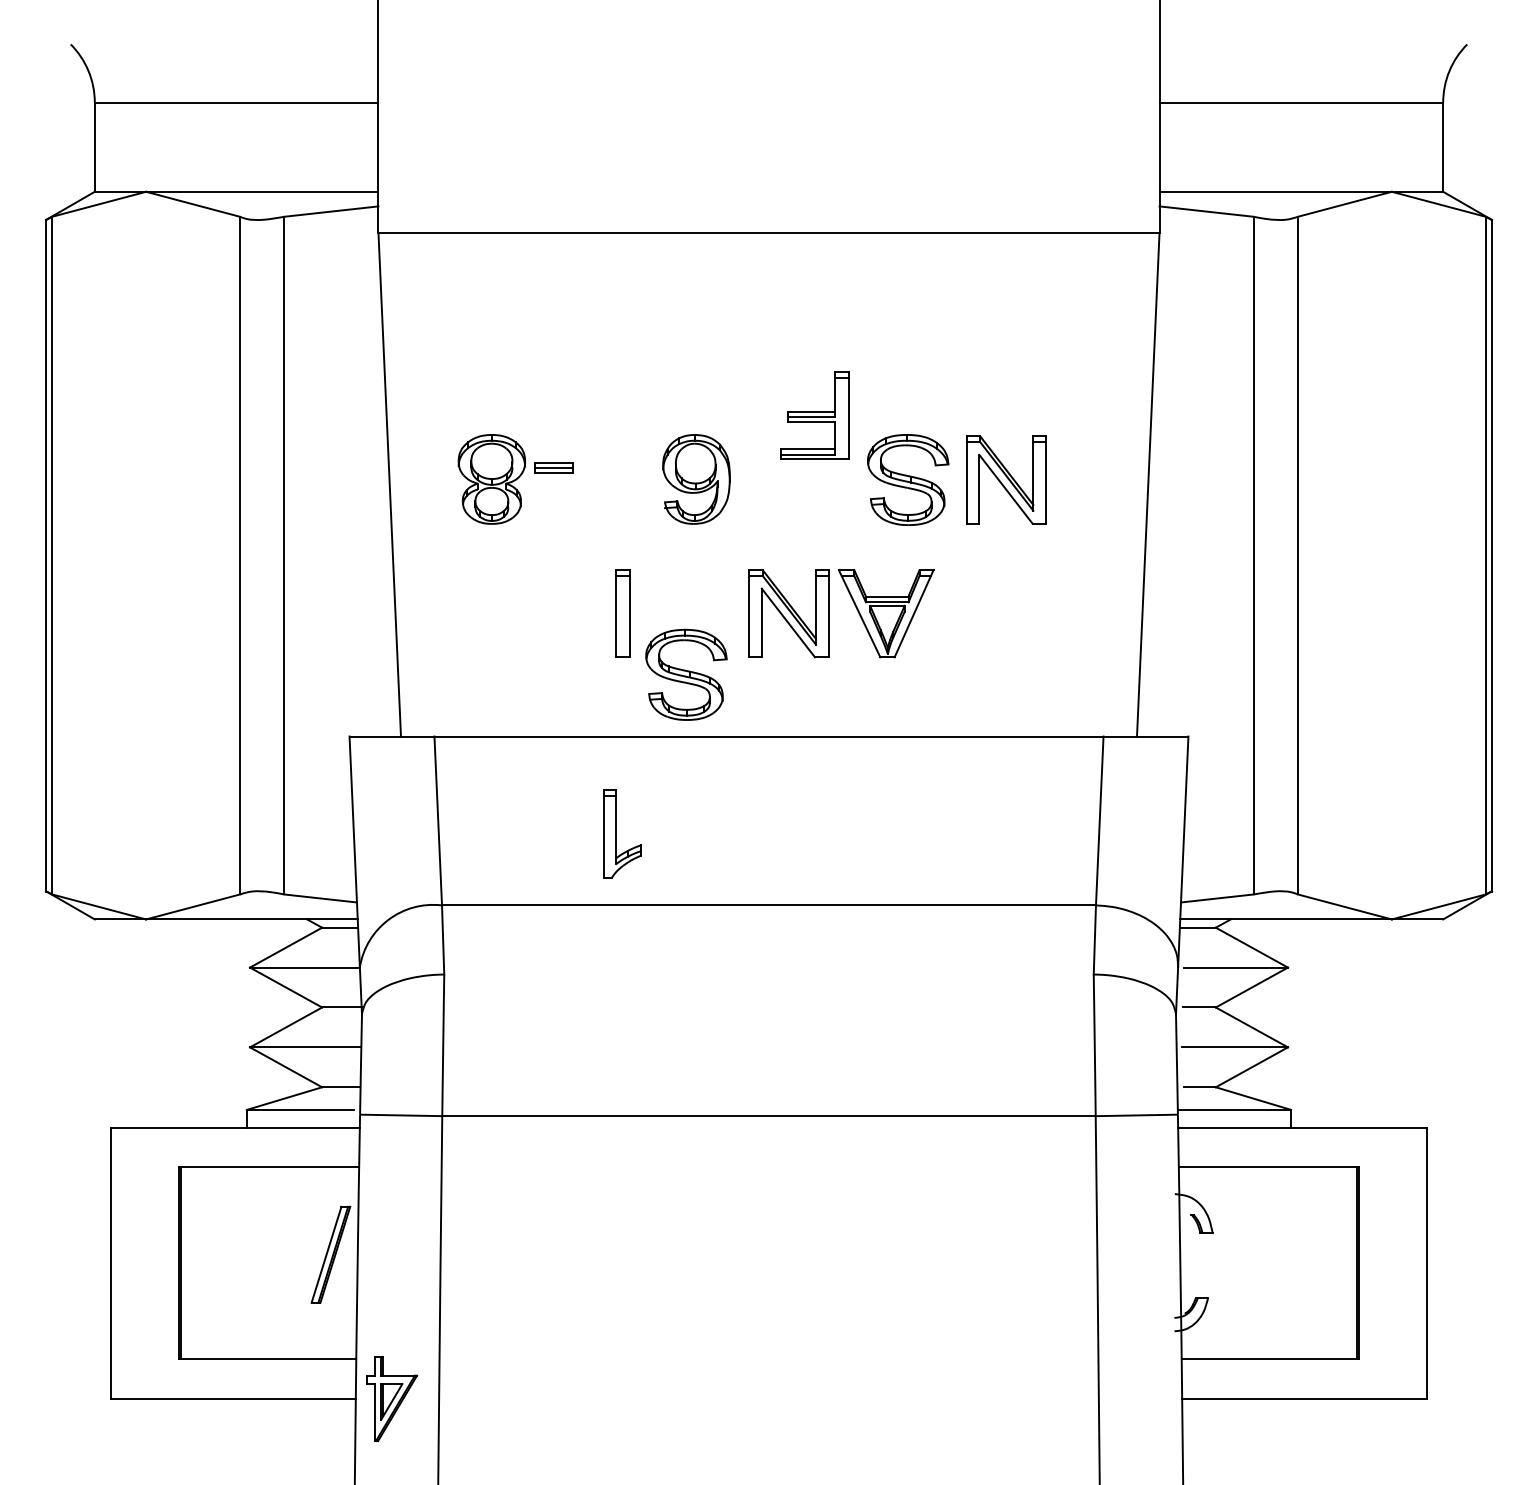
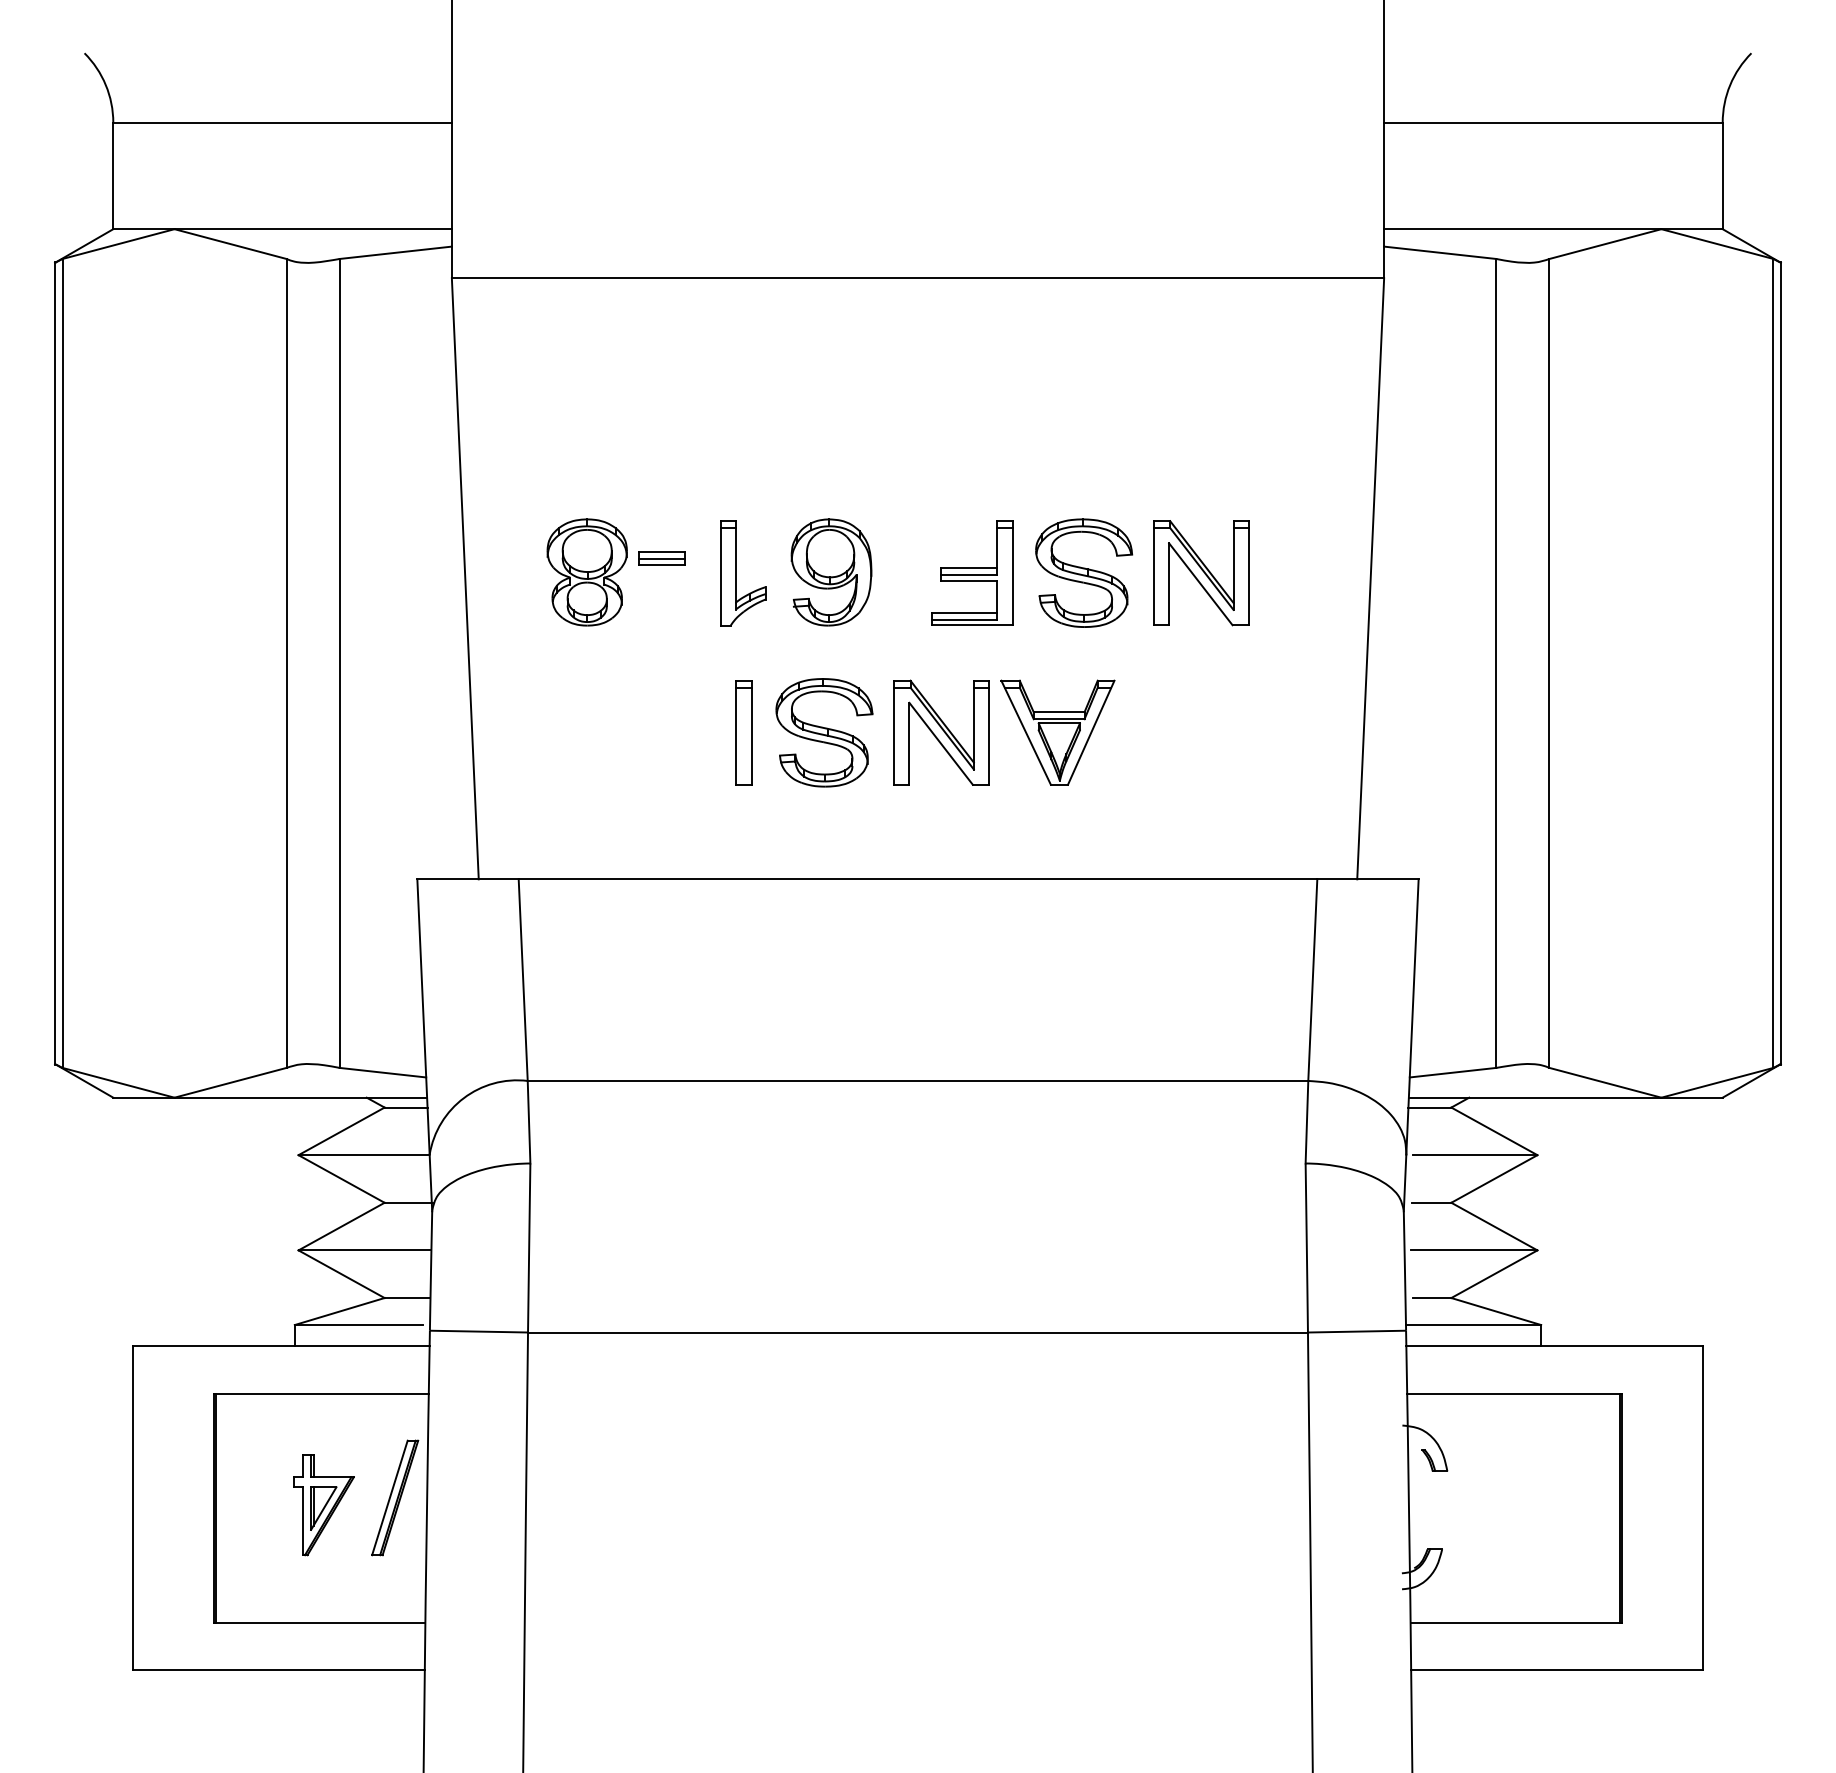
part: (814, 414) -> (972, 572), moved
part: (686, 674) -> (824, 732), moved
part: (616, 833) -> (736, 573), moved
part: (391, 1399) -> (323, 1505), moved

